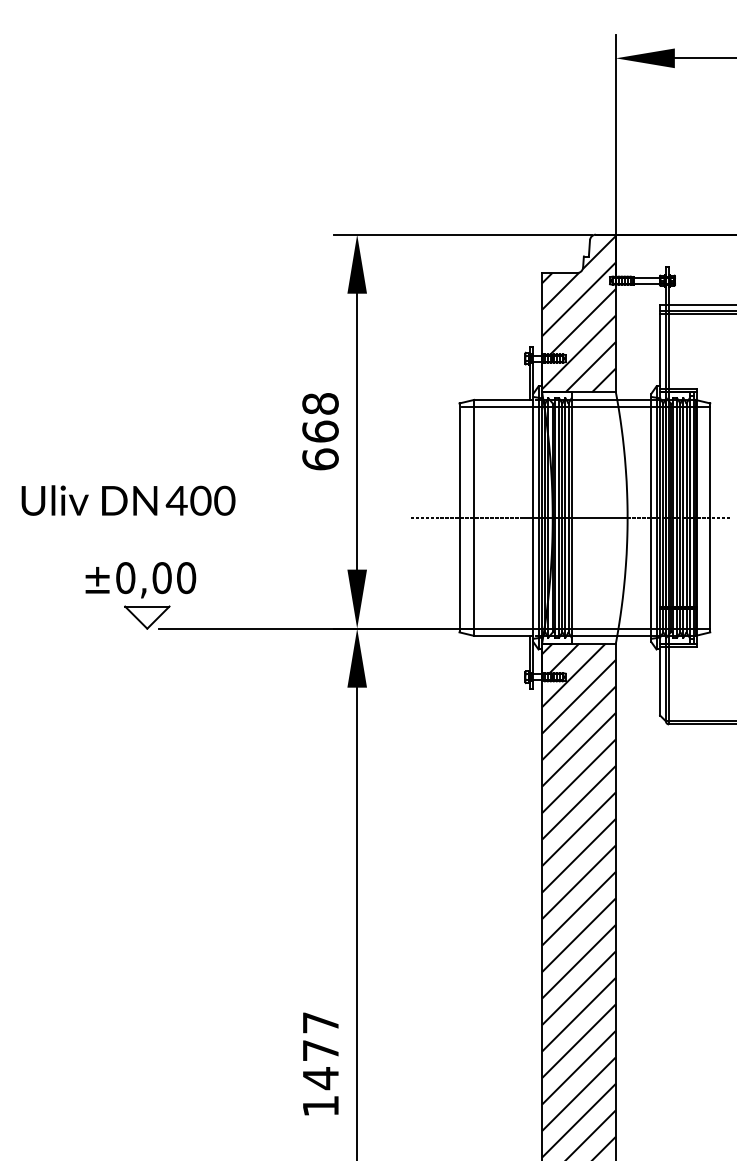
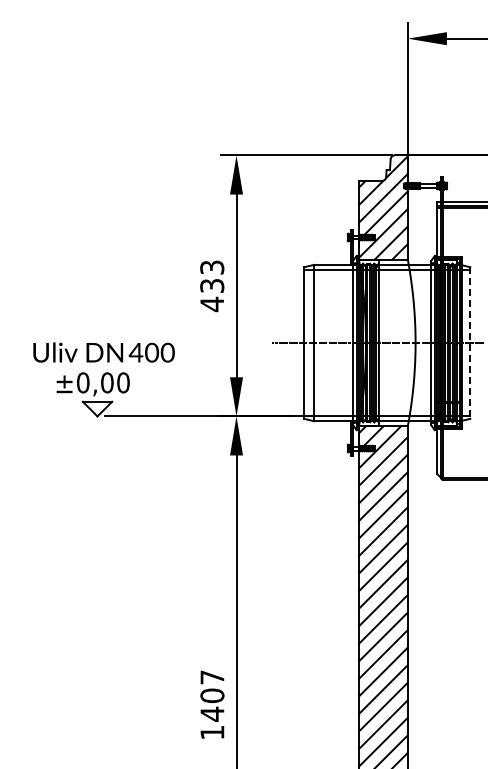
text: (320, 432) -> (212, 286), 668 -> 433
text: (127, 500) -> (103, 352), moved
line: (710, 518) -> (470, 343), solid -> dashed
text: (320, 1050) -> (212, 695), 1477 -> 1407

